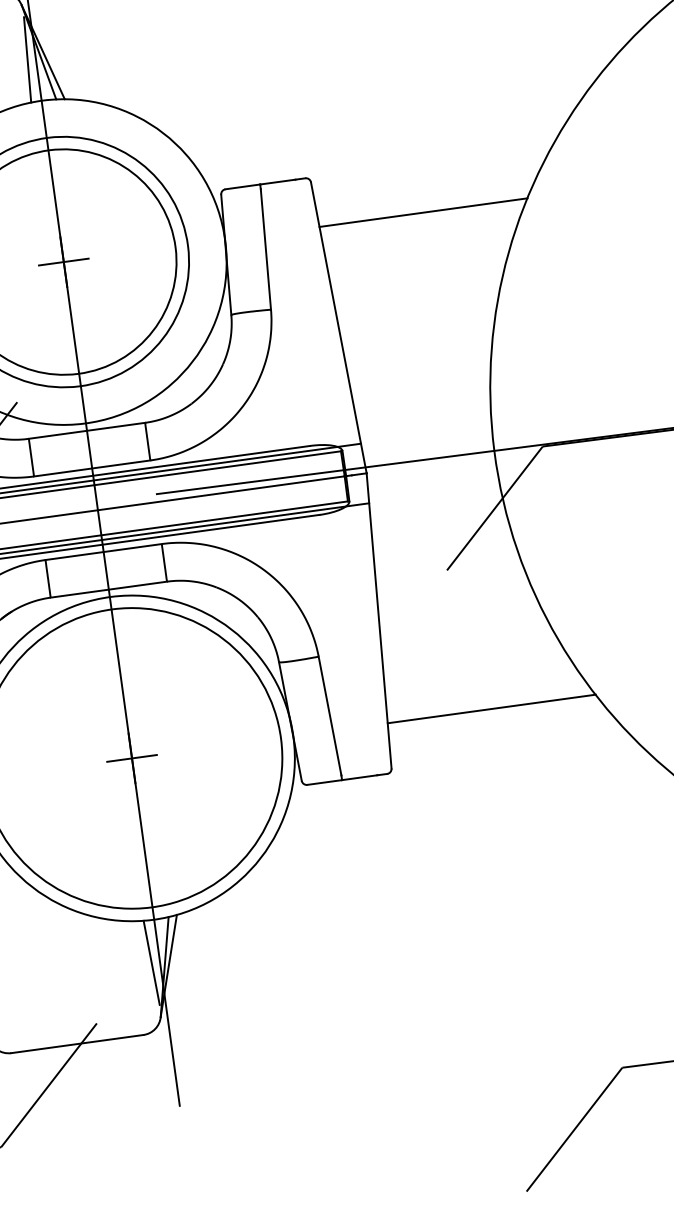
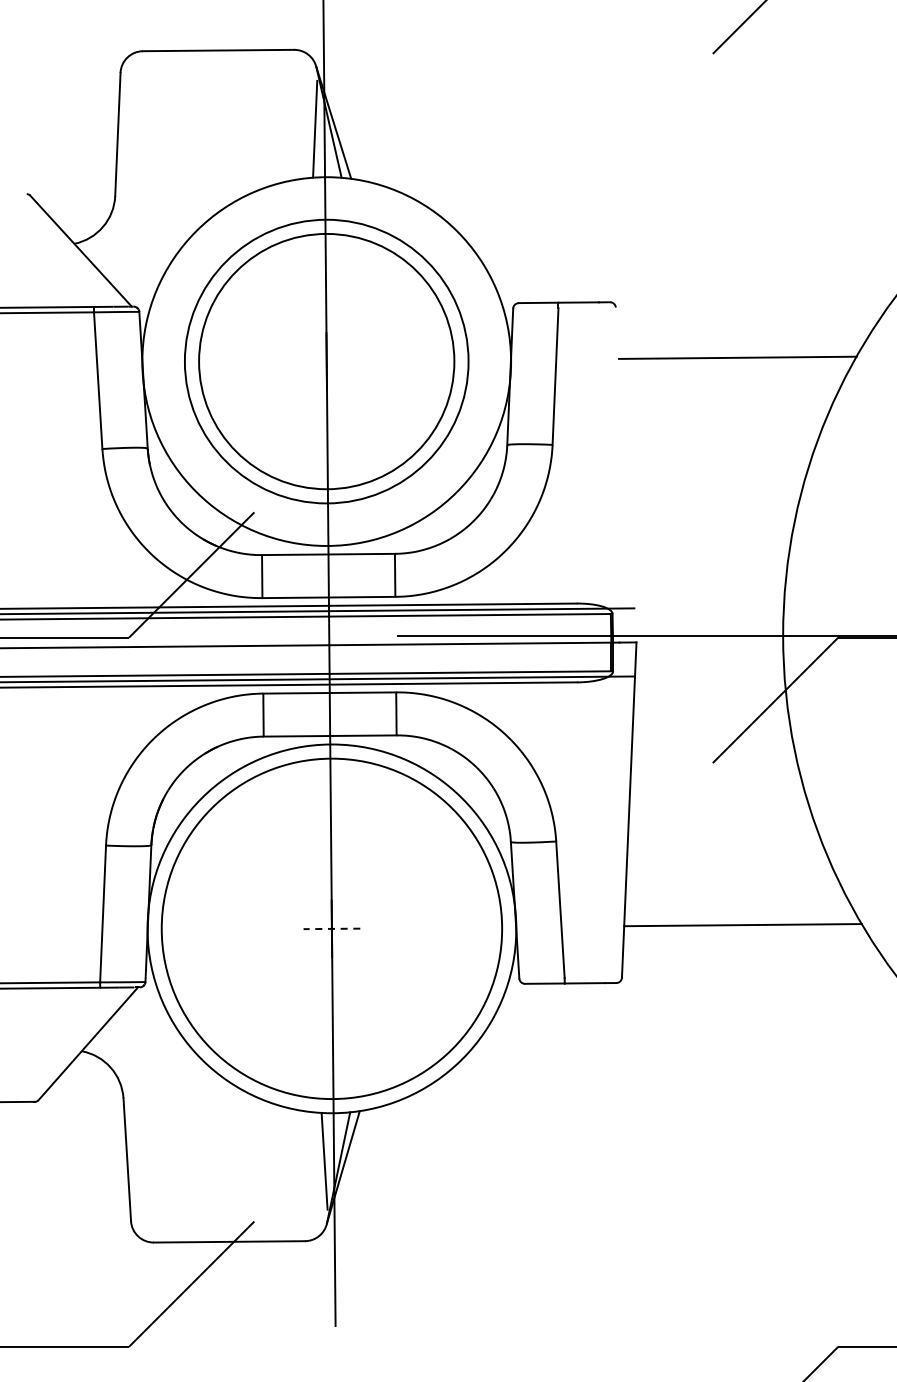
line: (63, 262) -> (326, 361), removed
line: (338, 327) -> (625, 474), removed
line: (131, 758) -> (331, 928), solid -> dashed

